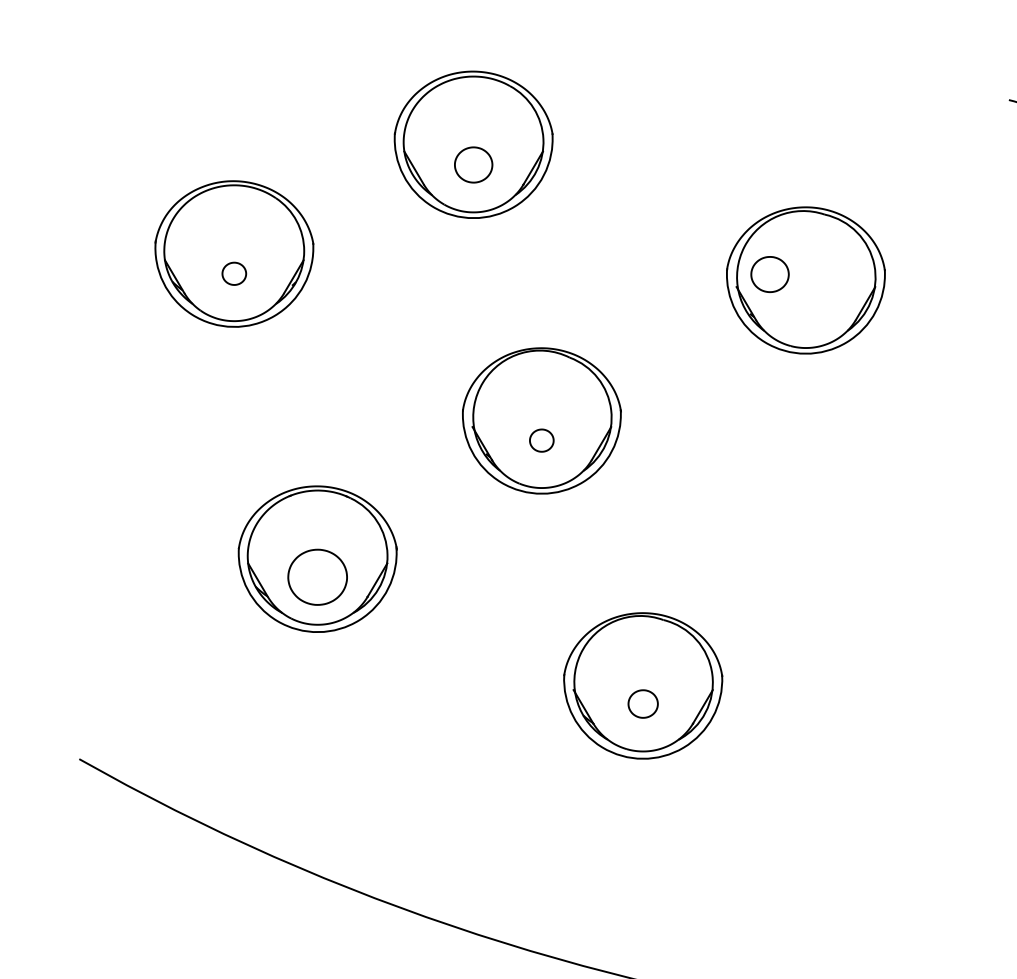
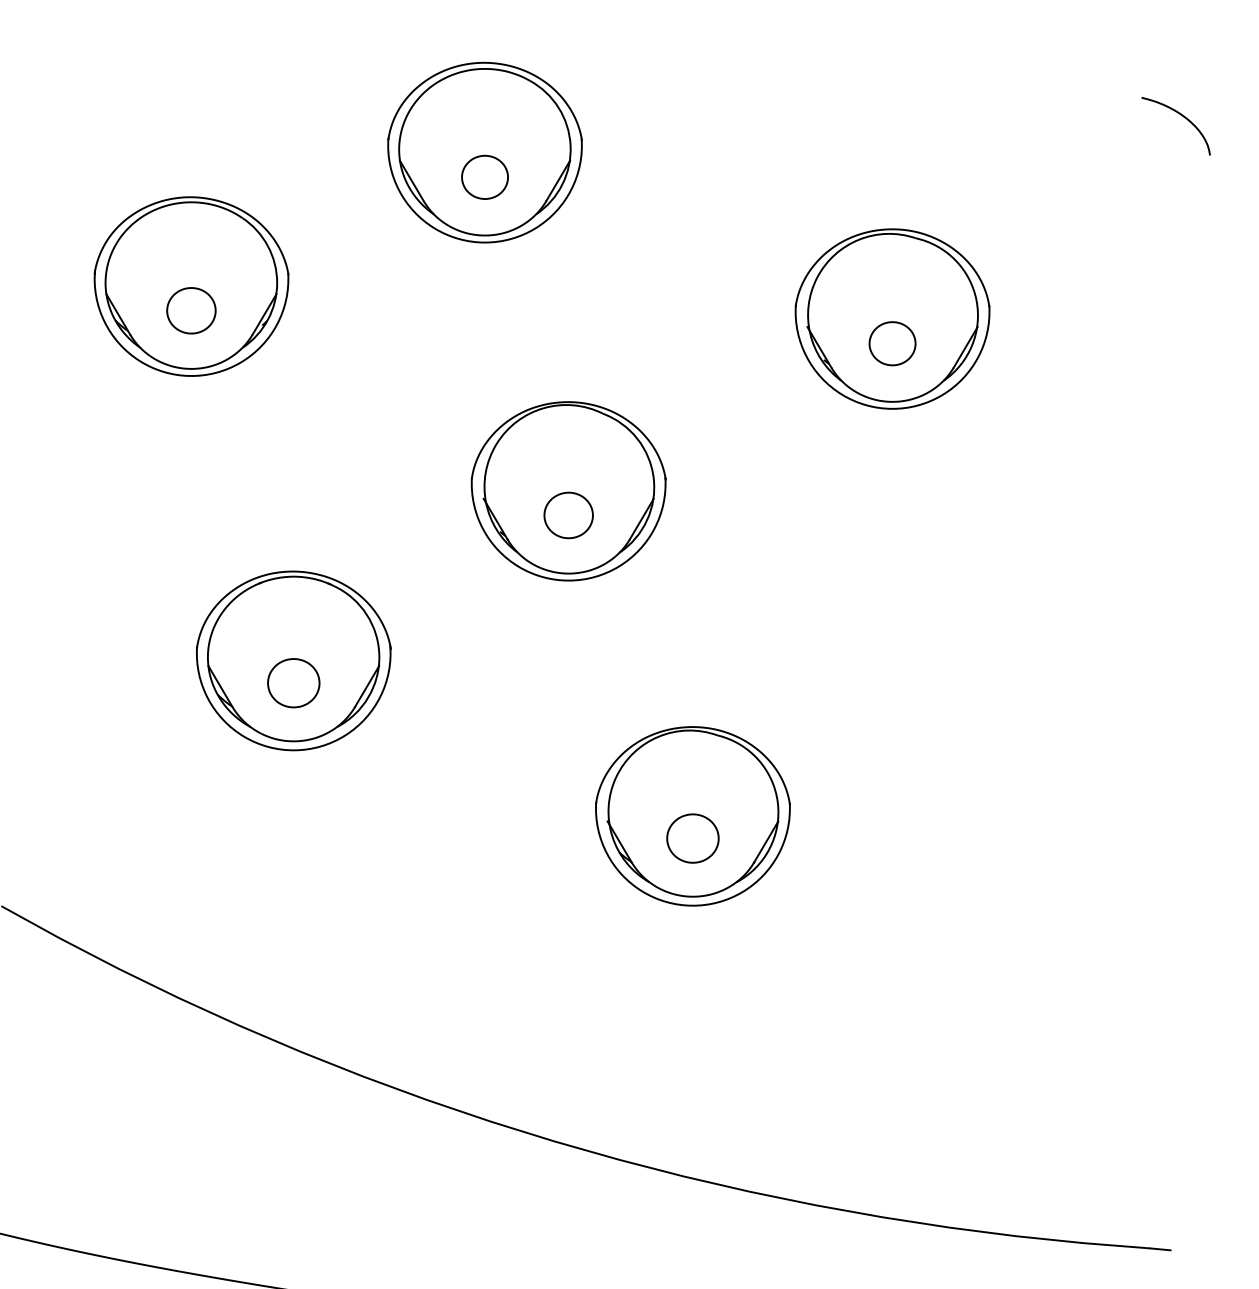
part: (234, 273) -> (191, 310), size x1.67
part: (770, 274) -> (892, 343), moved
part: (541, 440) -> (568, 515), size x1.67
part: (317, 577) -> (293, 683), size x0.71
part: (642, 704) -> (692, 838), size x1.43

